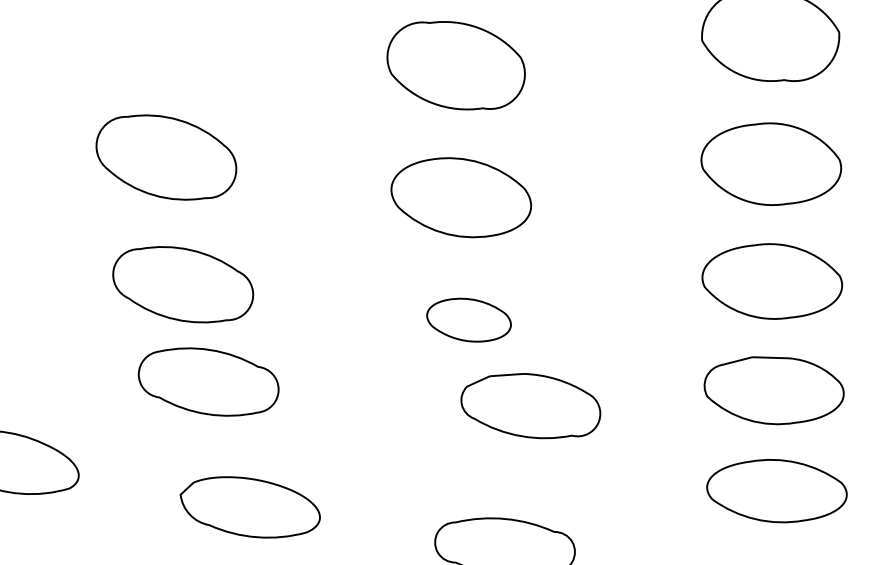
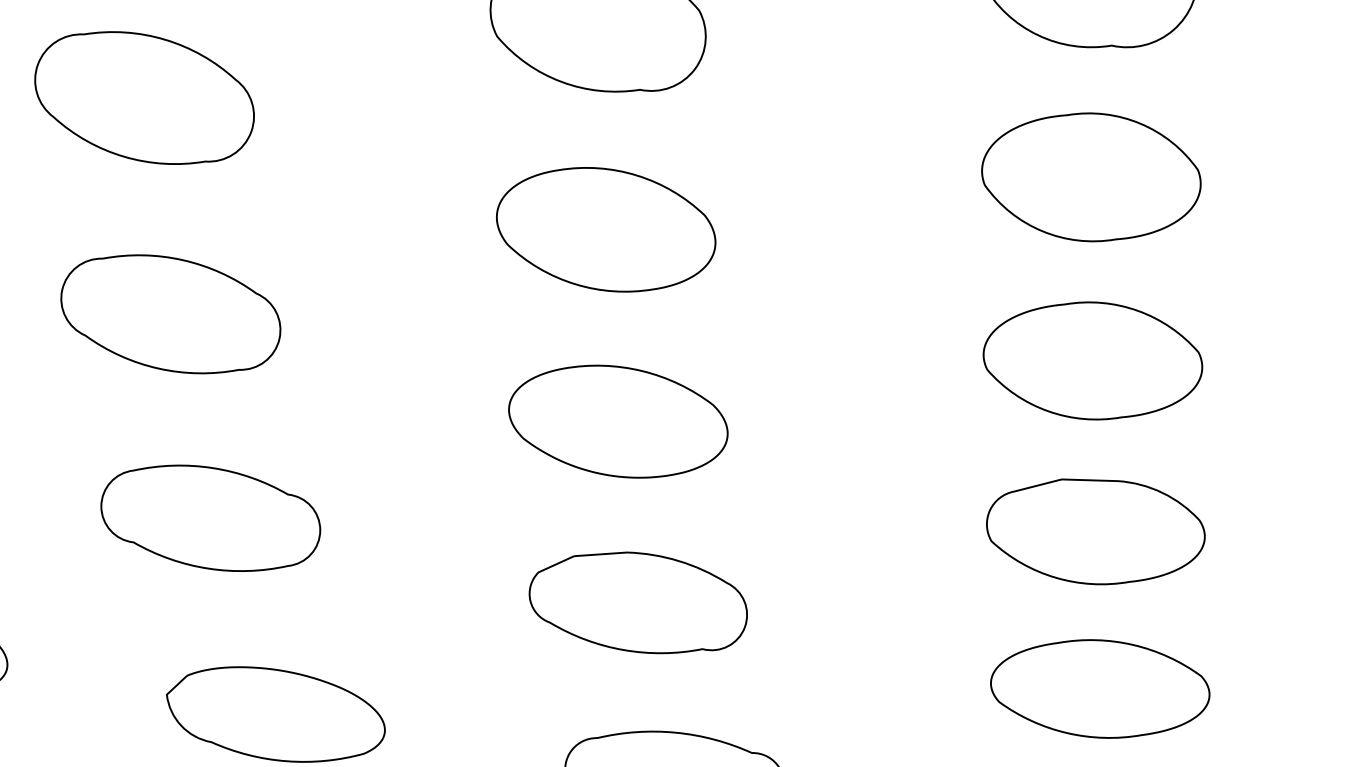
part: (166, 157) -> (144, 97), moved
part: (183, 284) -> (171, 313), moved
part: (468, 319) -> (617, 420), size x1.67
part: (530, 406) -> (637, 603), moved

